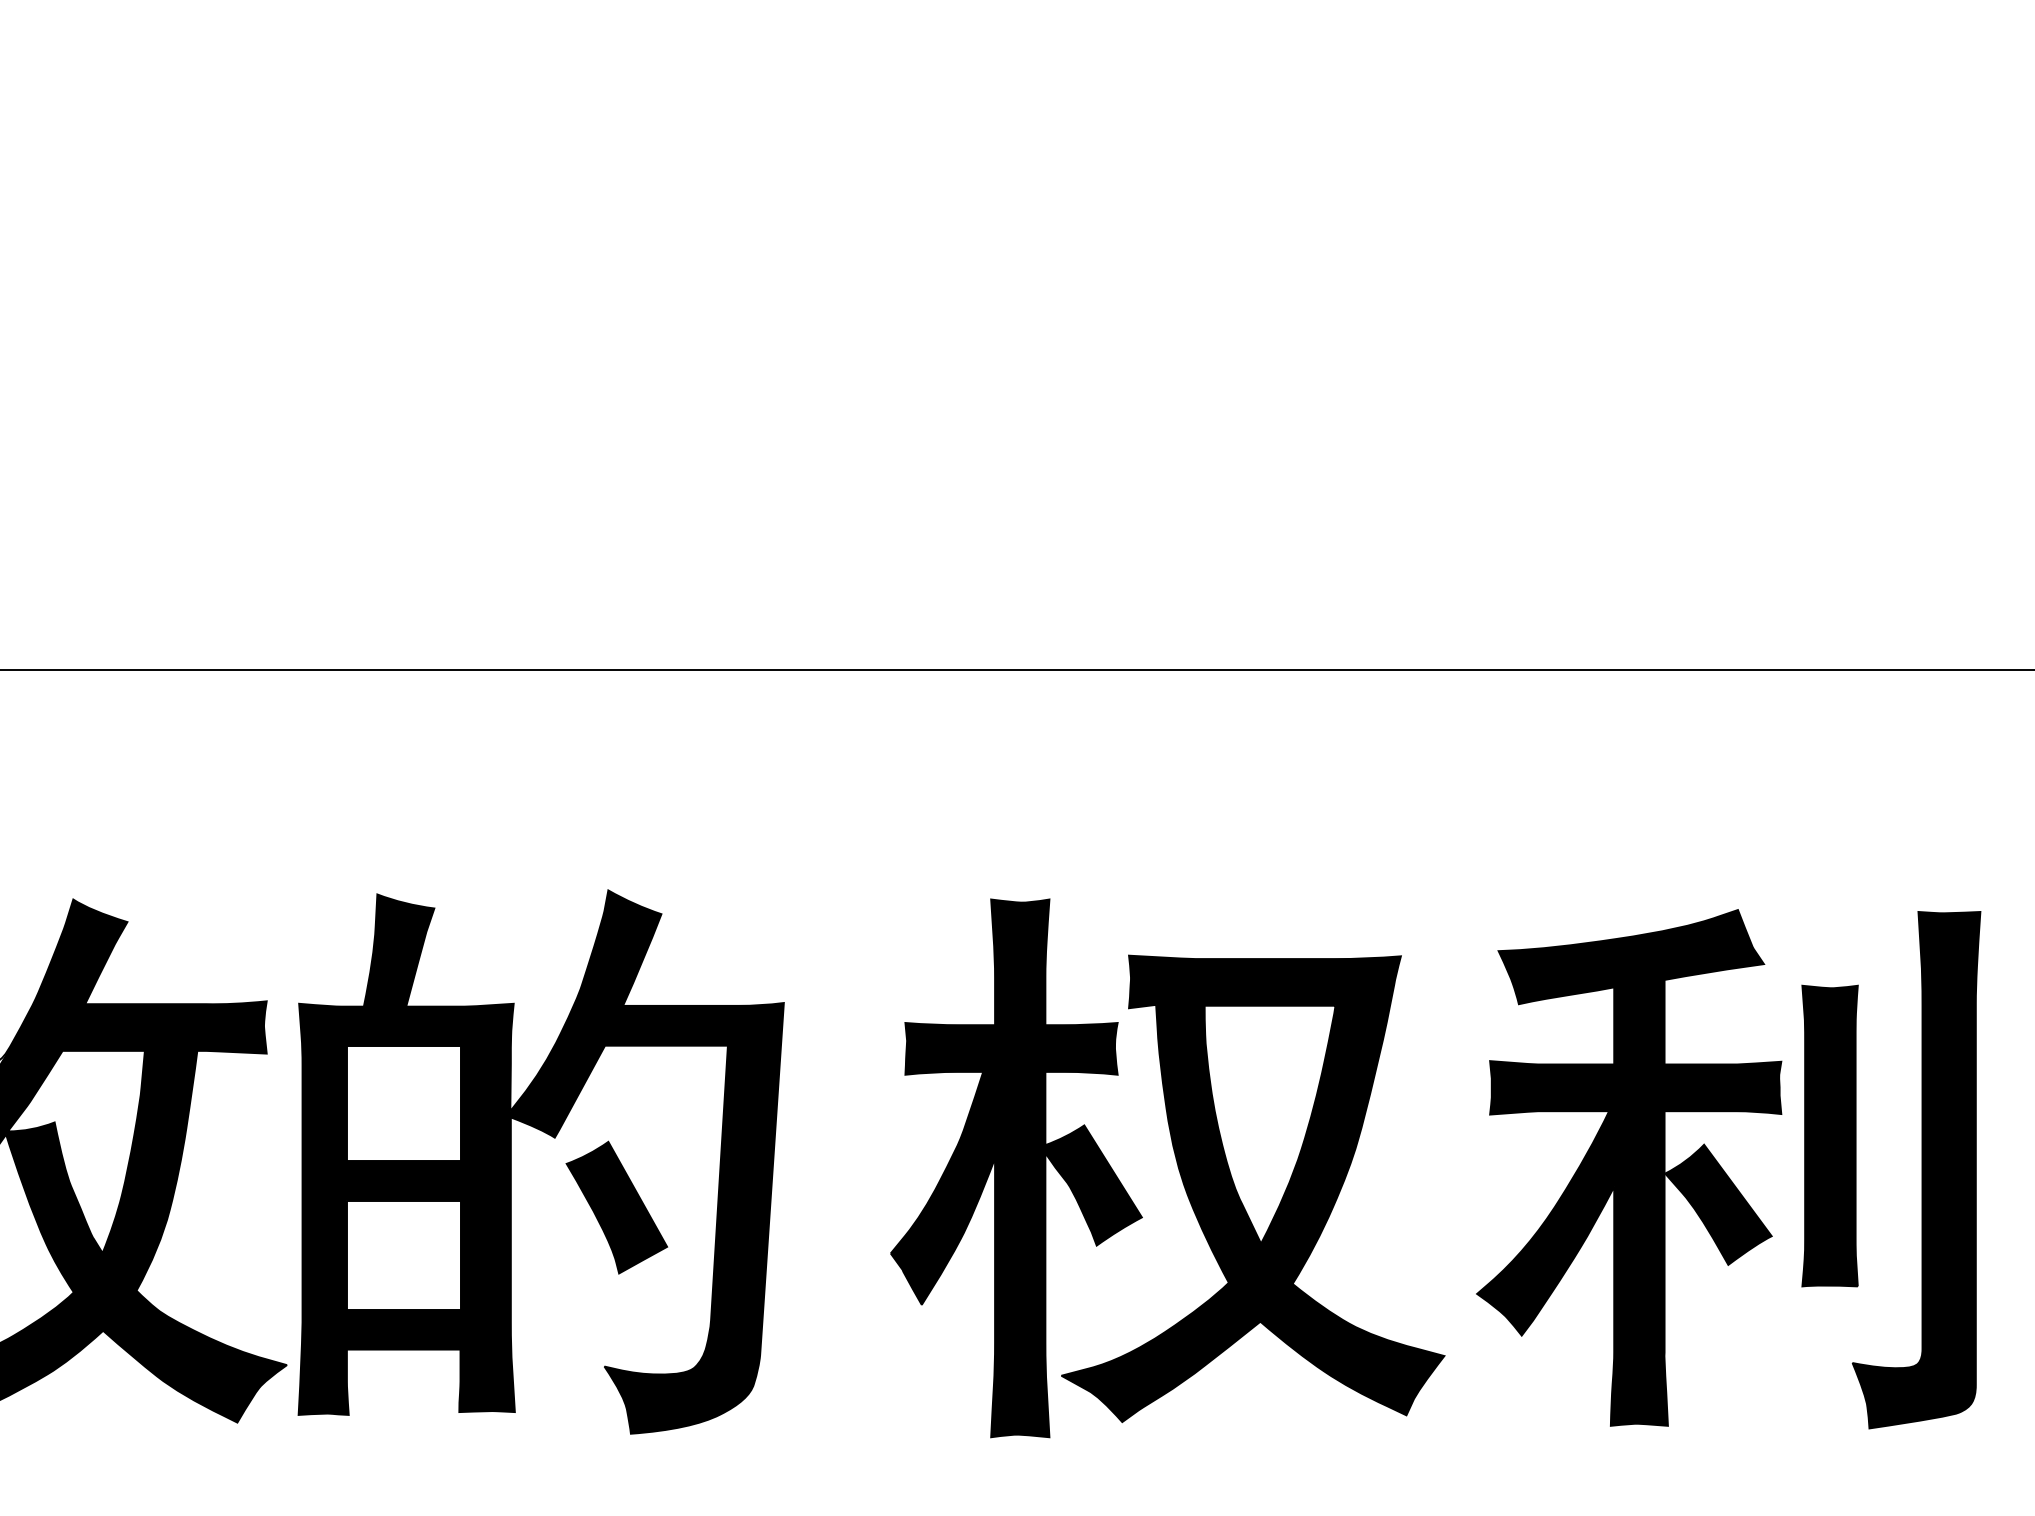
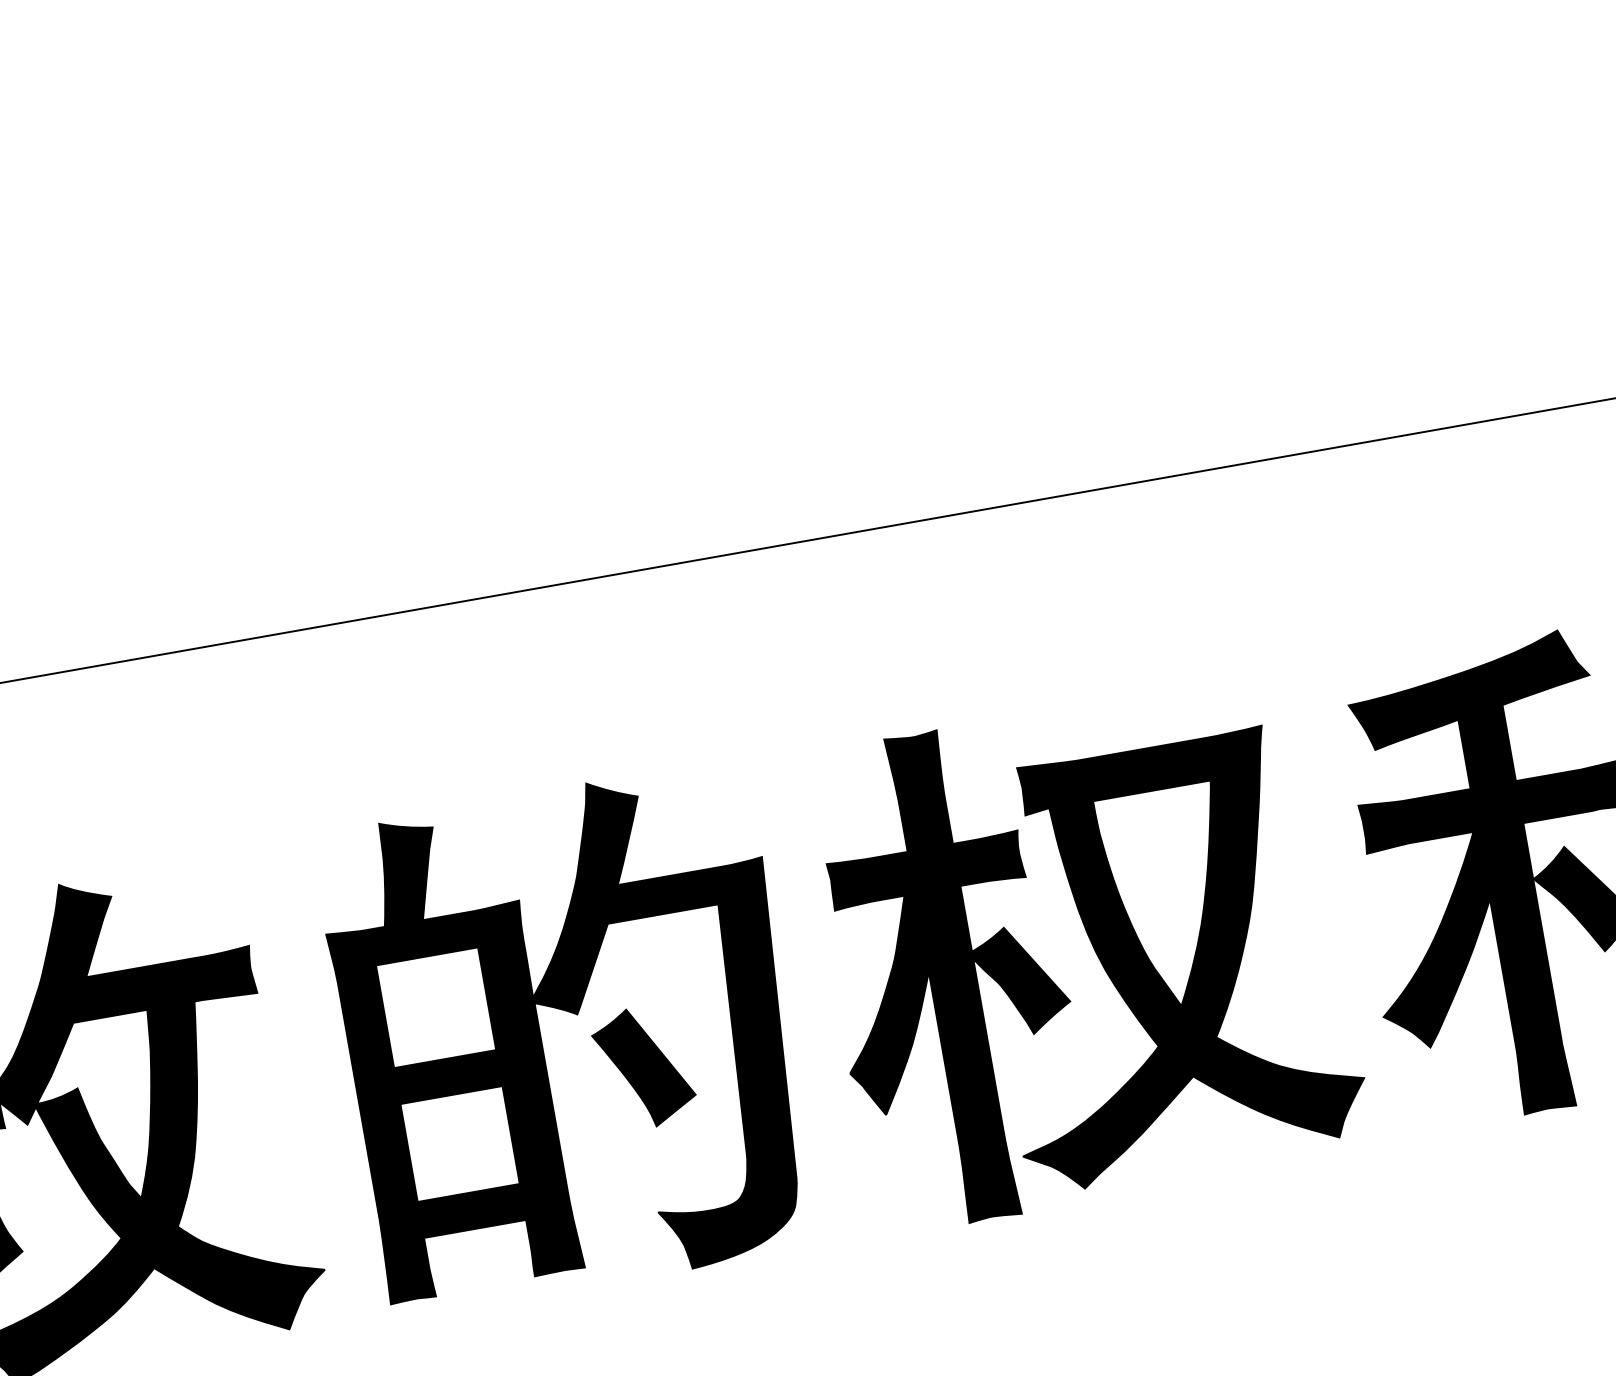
part: (565, 1163) -> (591, 1035), moved

